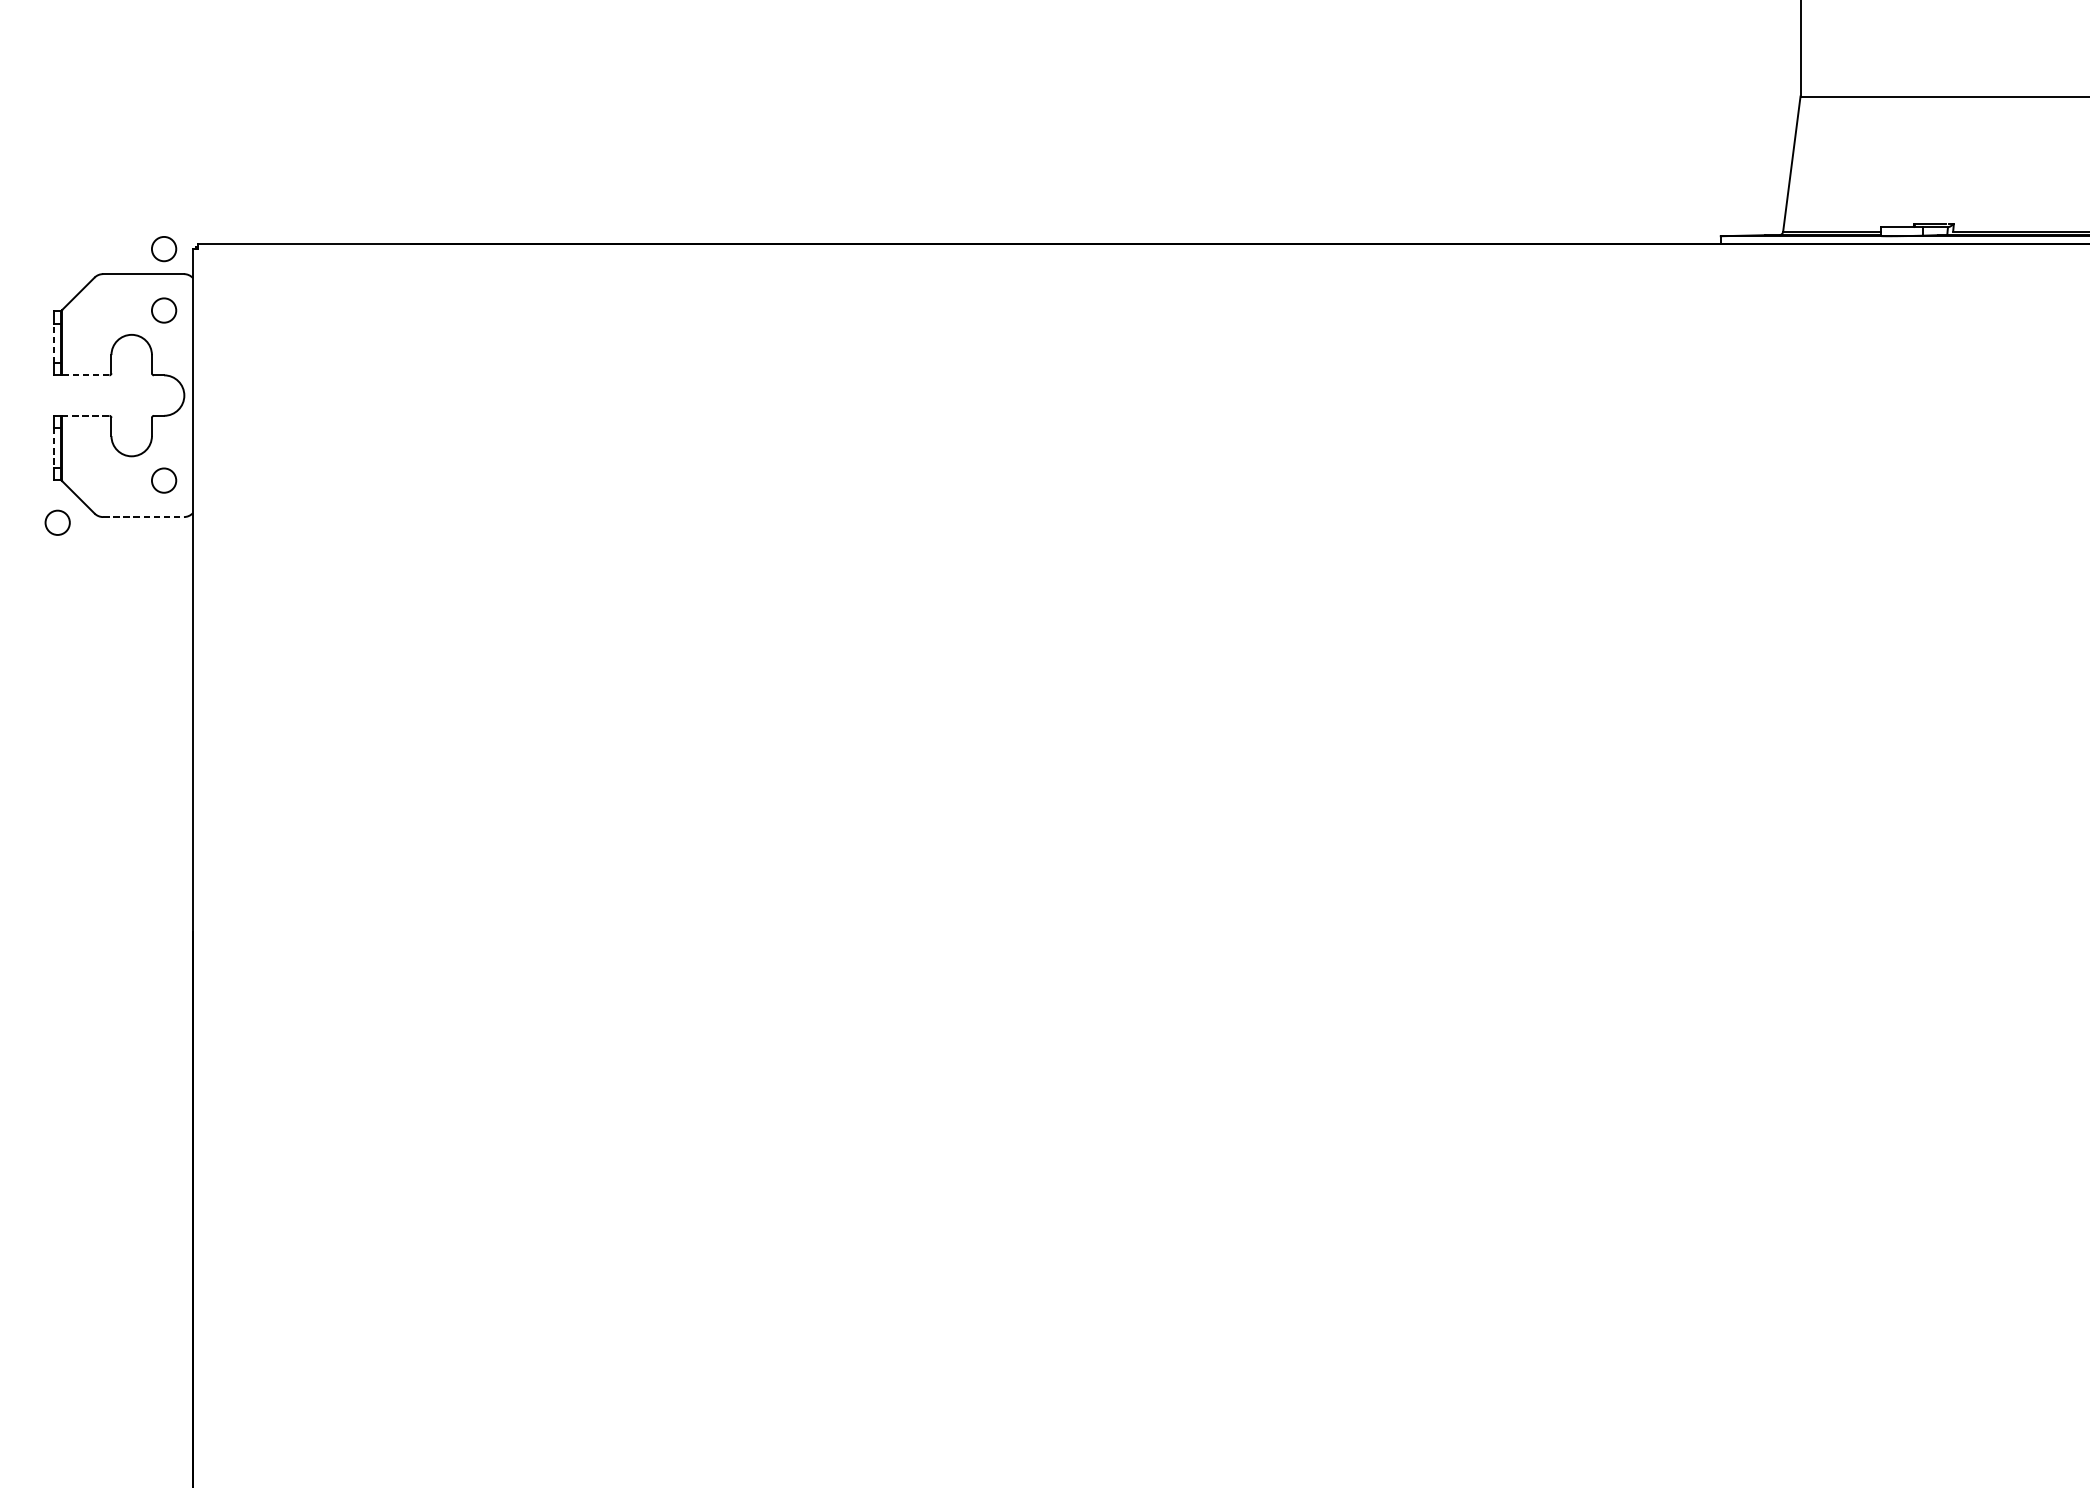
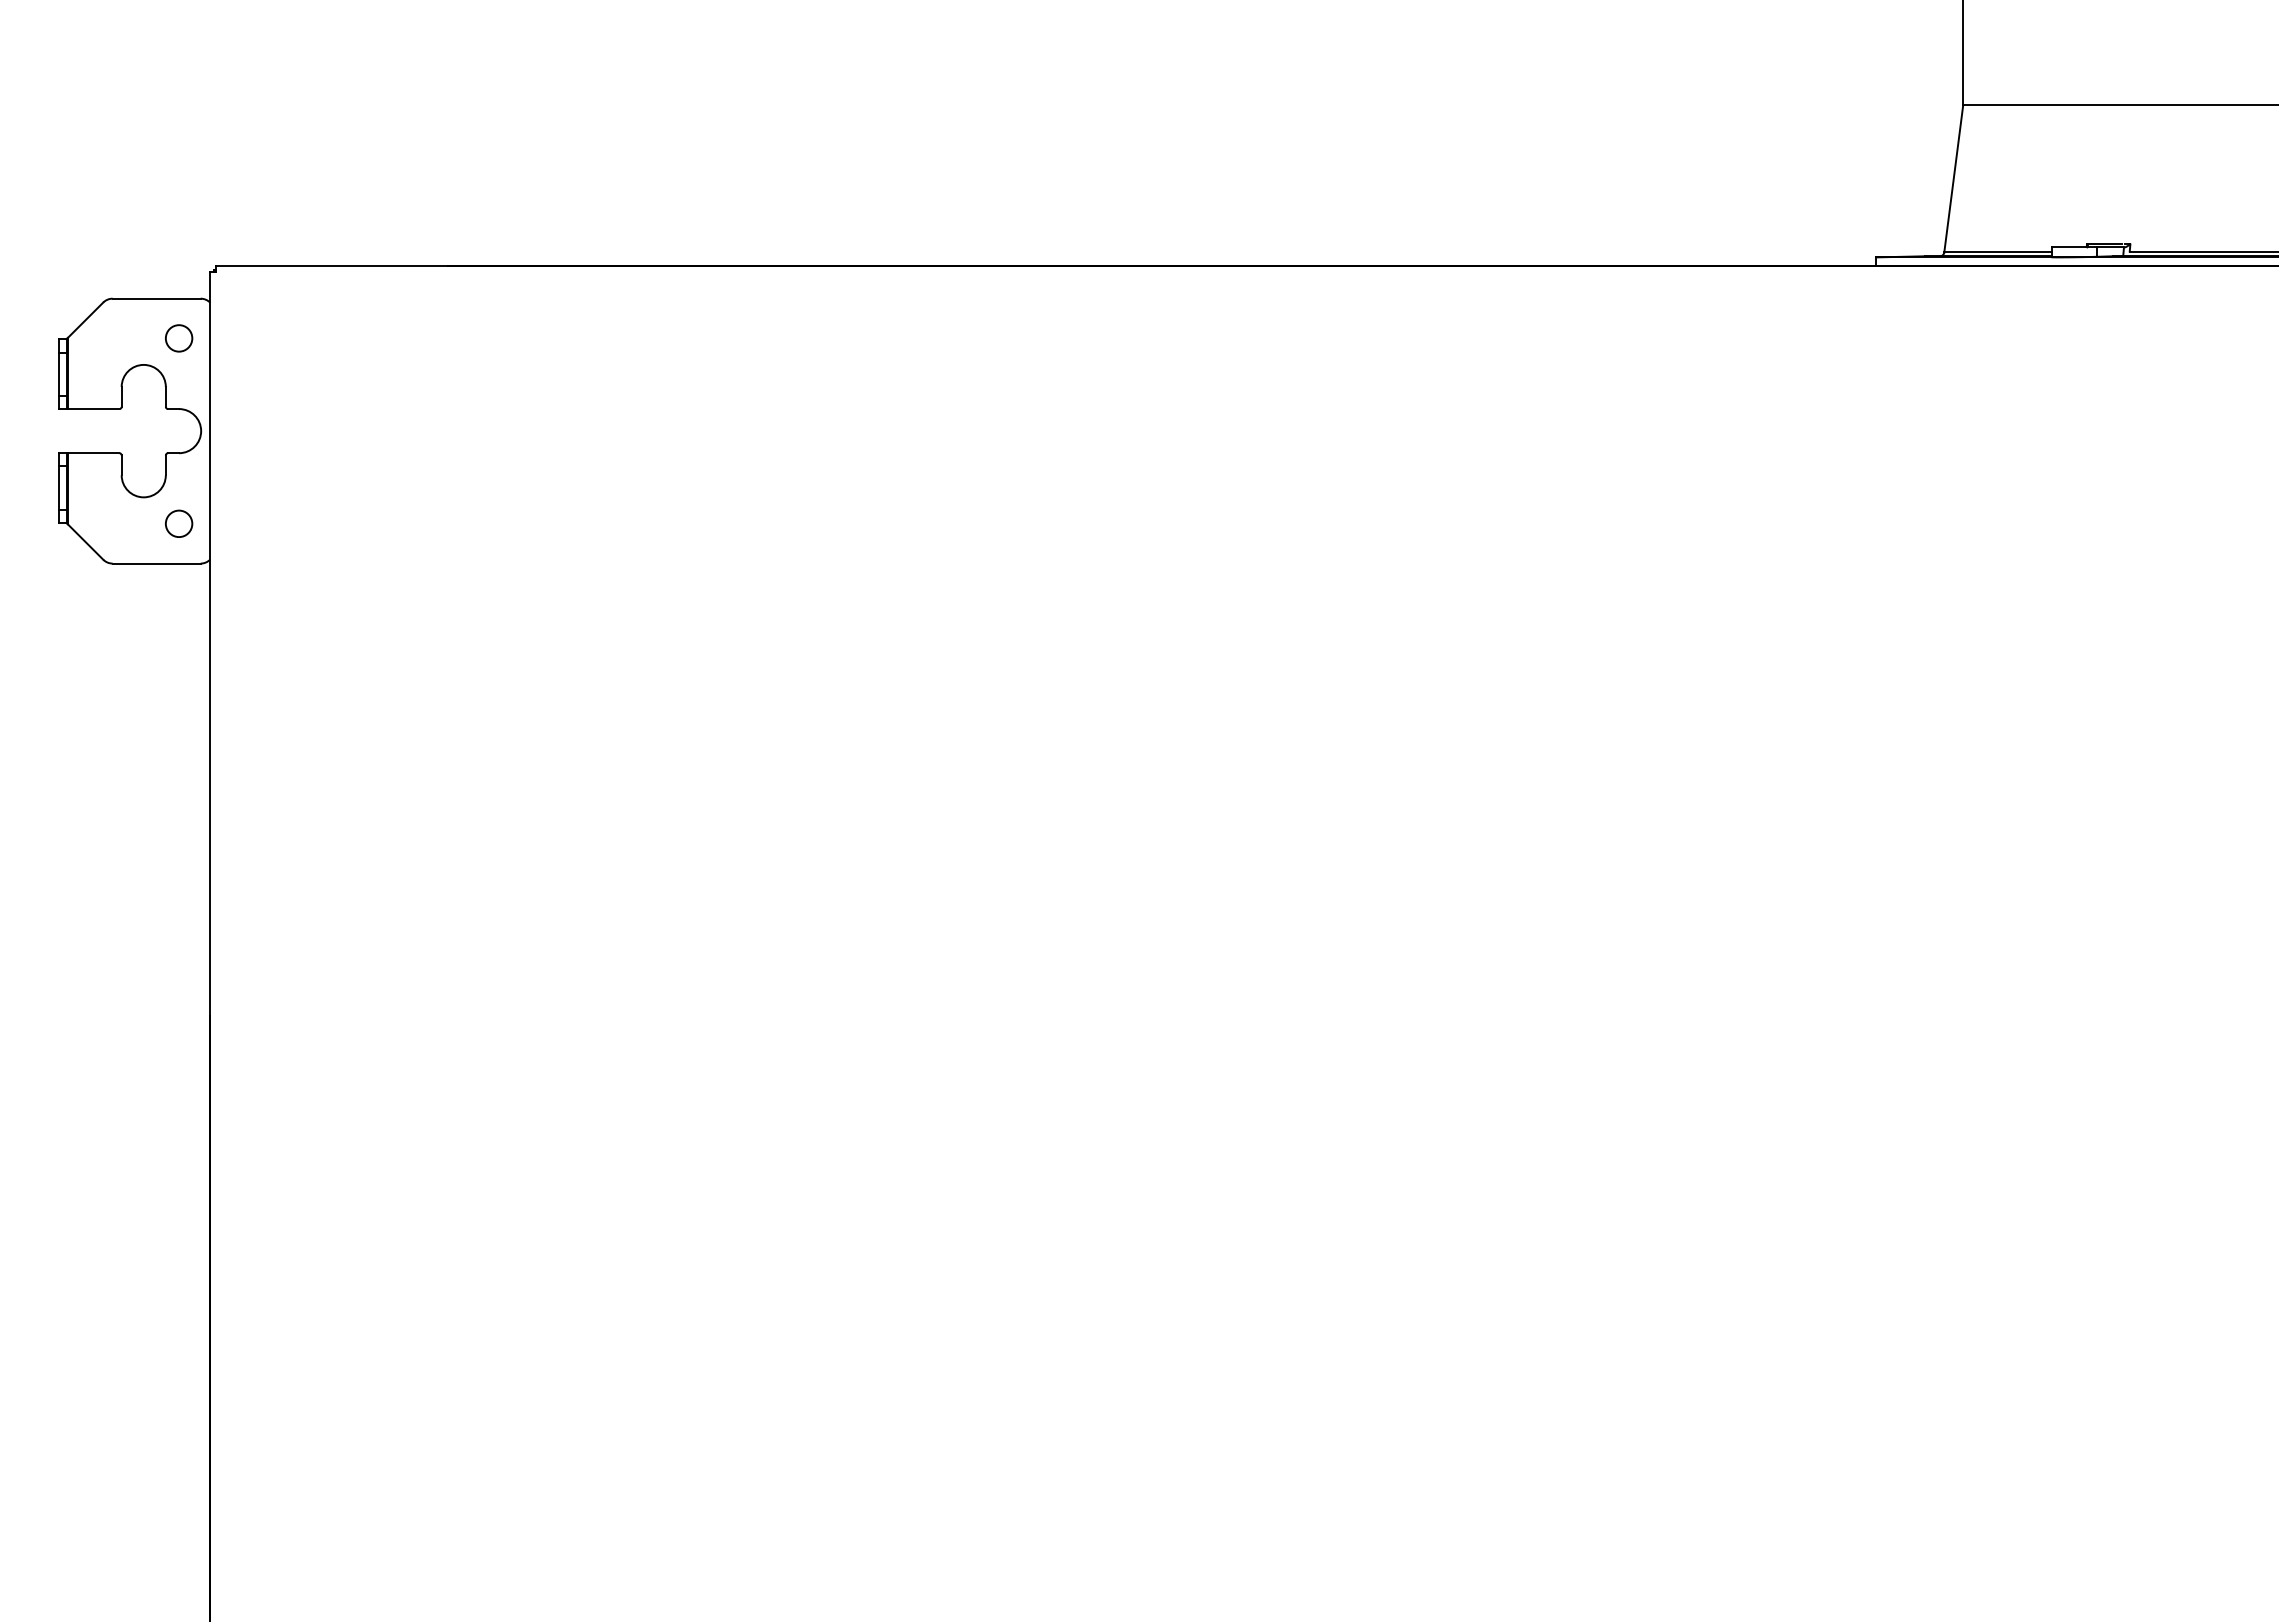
circle: (164, 249) -> (179, 271), removed
line: (54, 343) -> (59, 374), dashed -> solid
line: (85, 375) -> (93, 409), dashed -> solid
line: (85, 416) -> (93, 453), dashed -> solid
line: (54, 448) -> (59, 488), dashed -> solid
line: (144, 516) -> (157, 563), dashed -> solid
circle: (58, 522) -> (63, 569), removed

